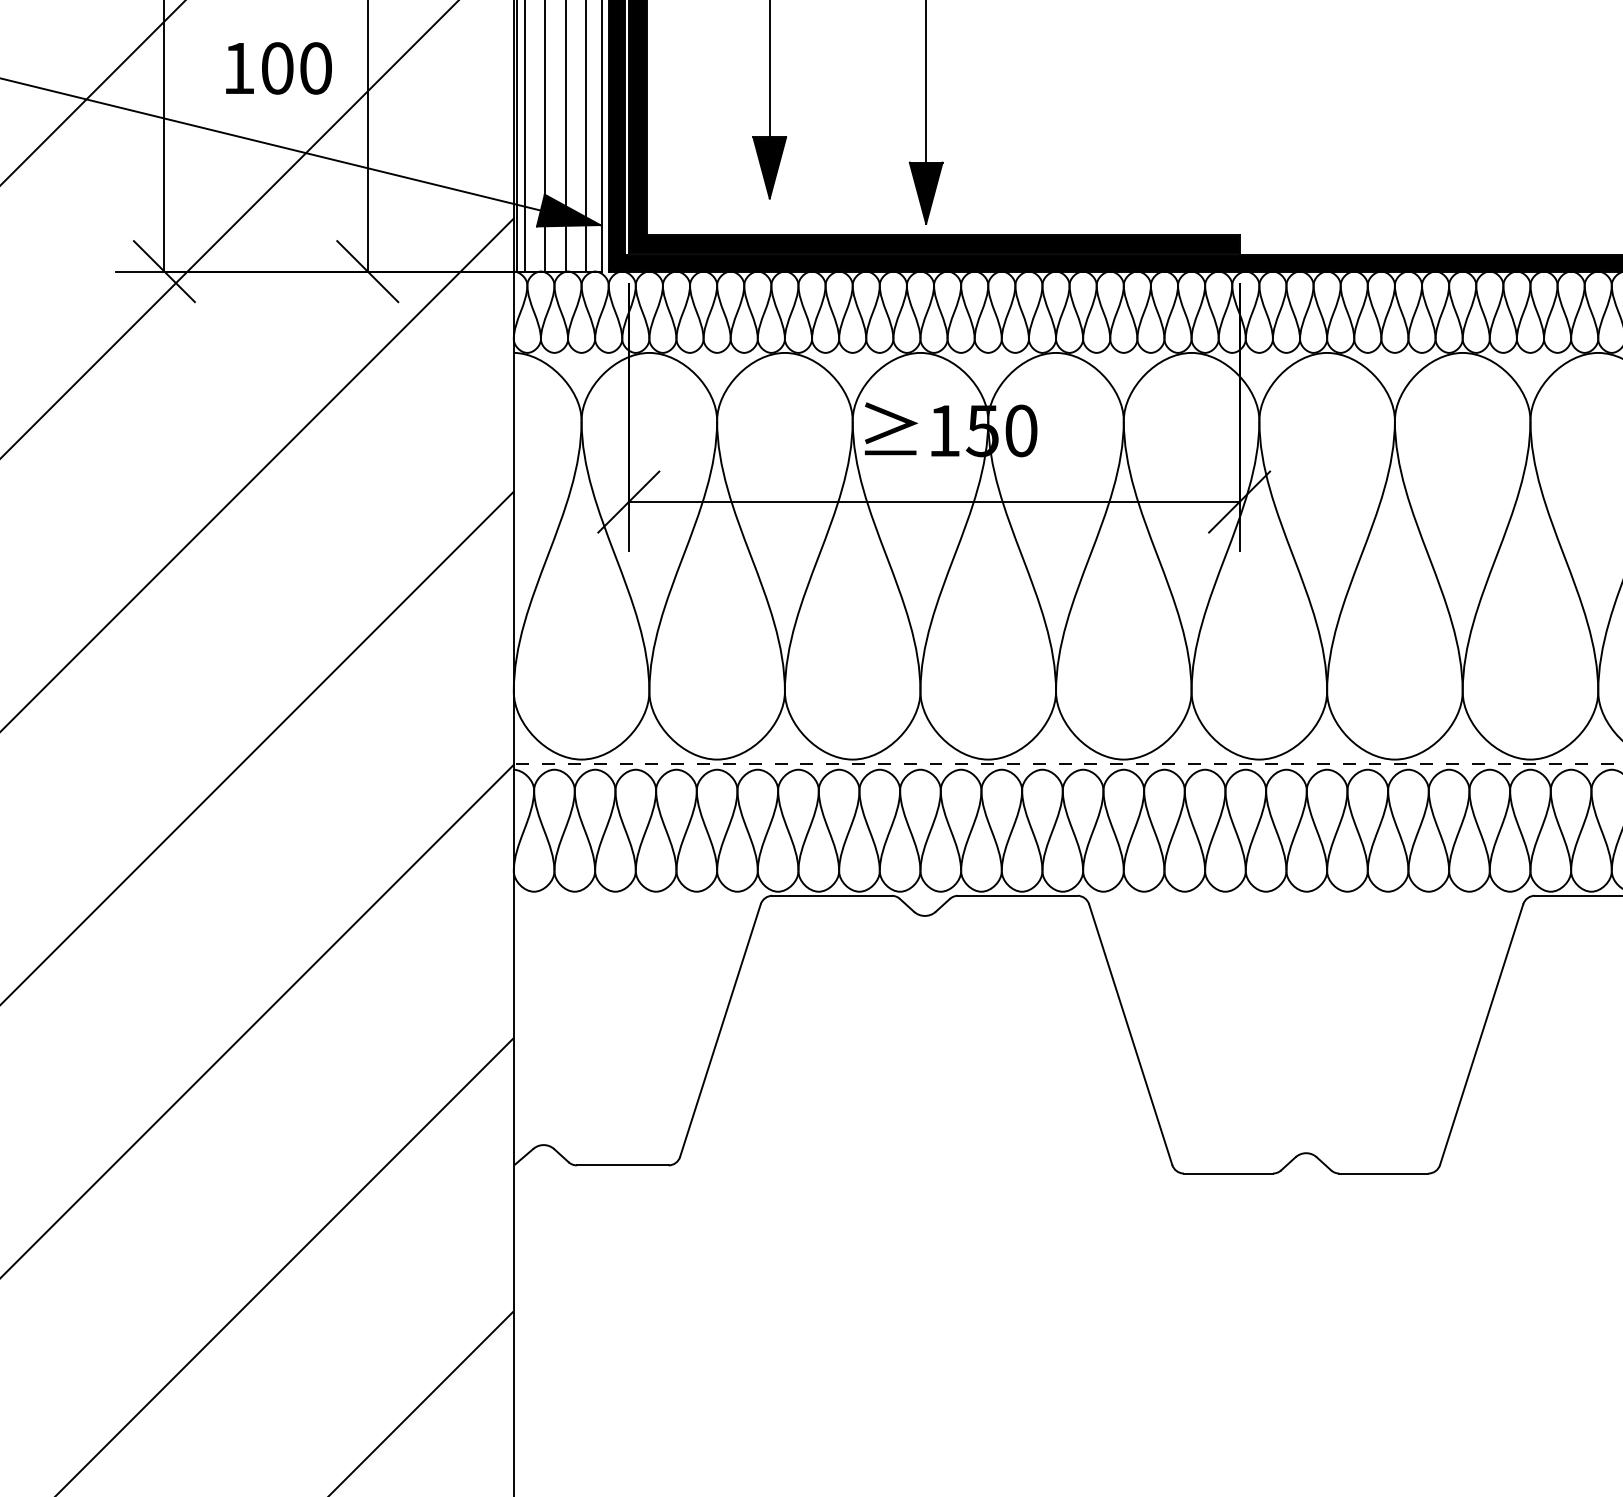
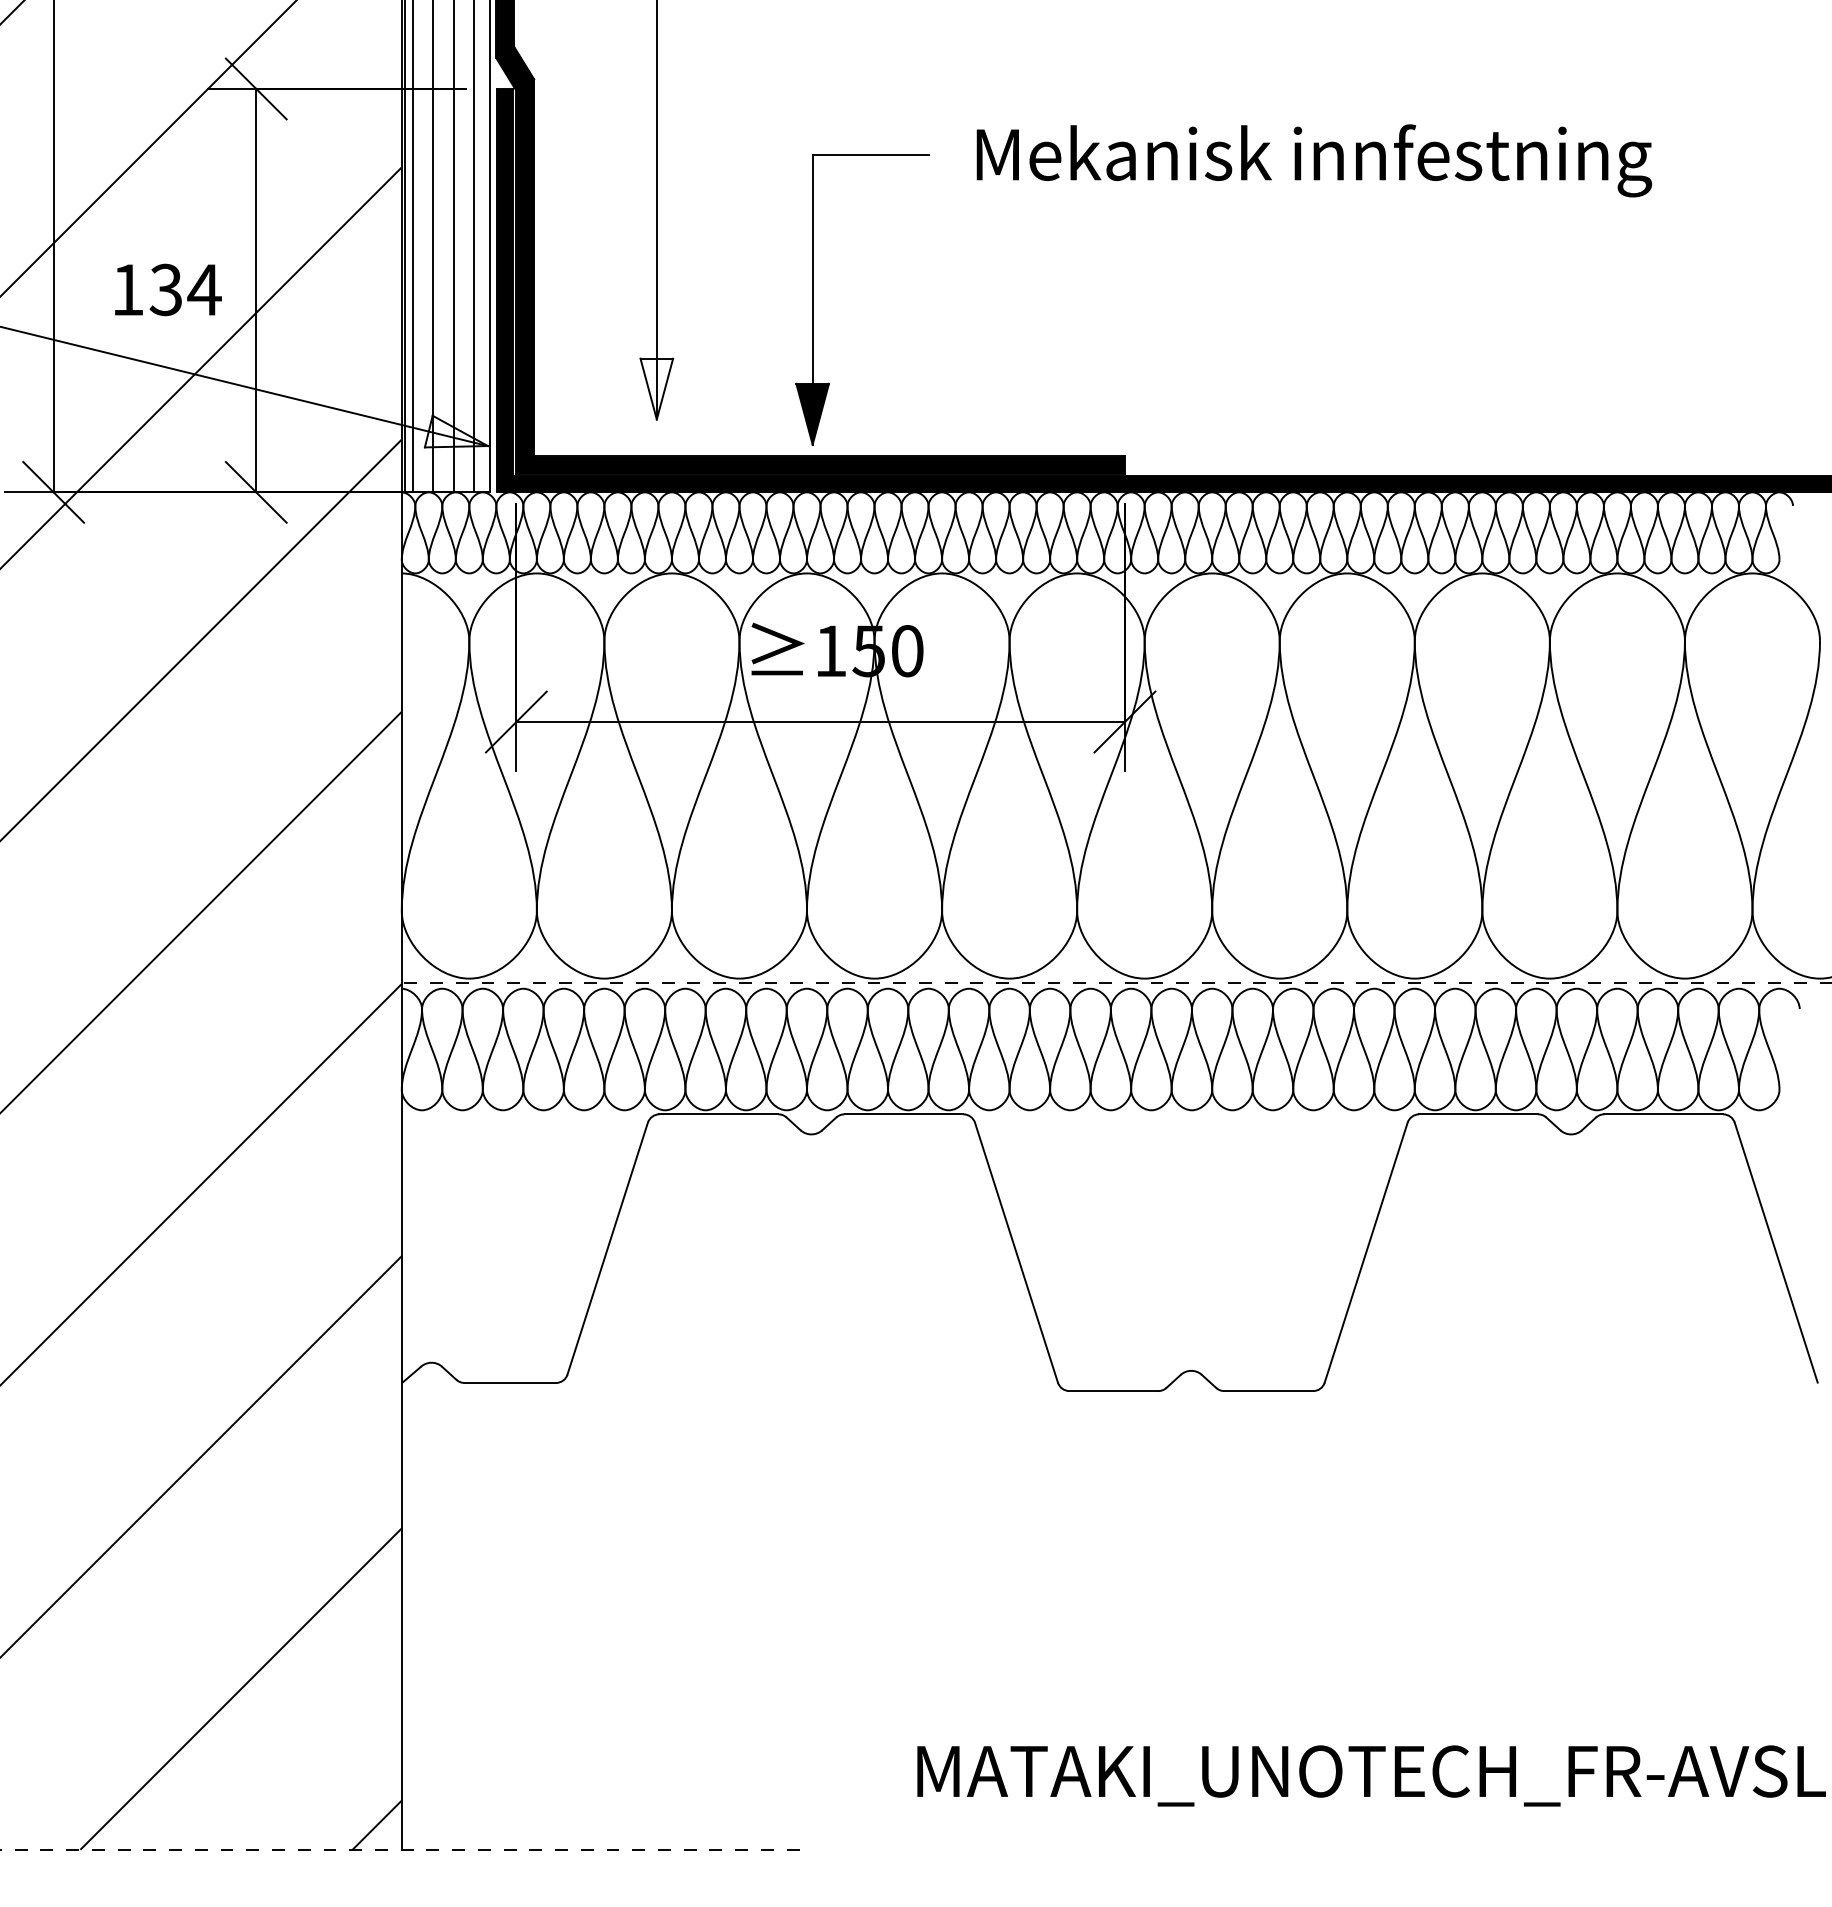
text: (296, 67) -> (185, 289), 100 -> 134
fill: (769, 167) -> (656, 388), removed
fill: (567, 210) -> (455, 431), removed

